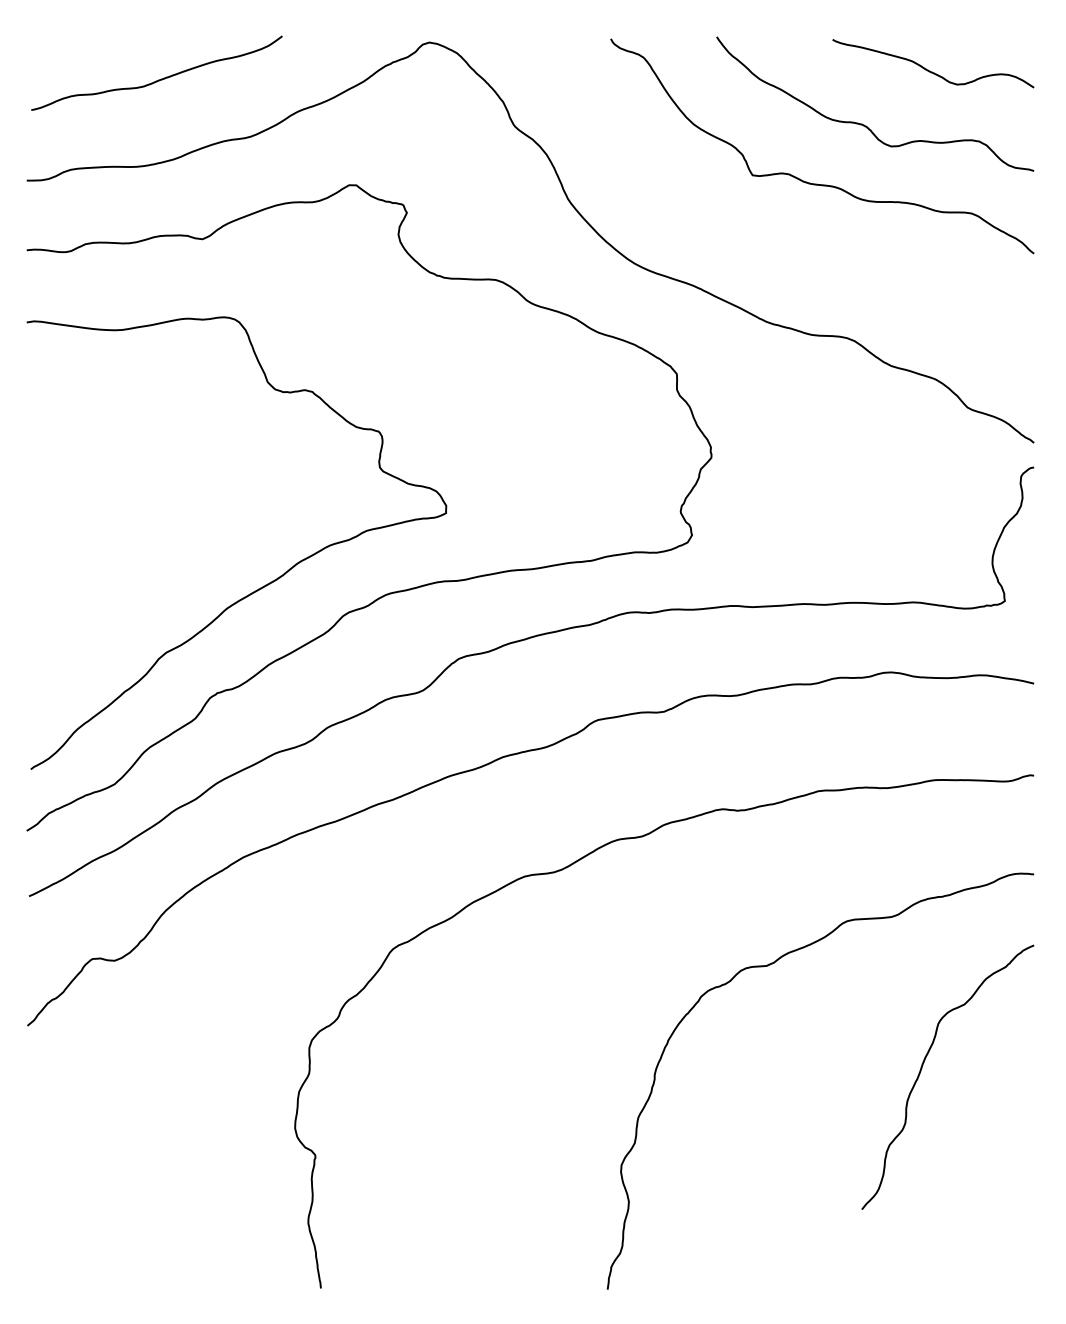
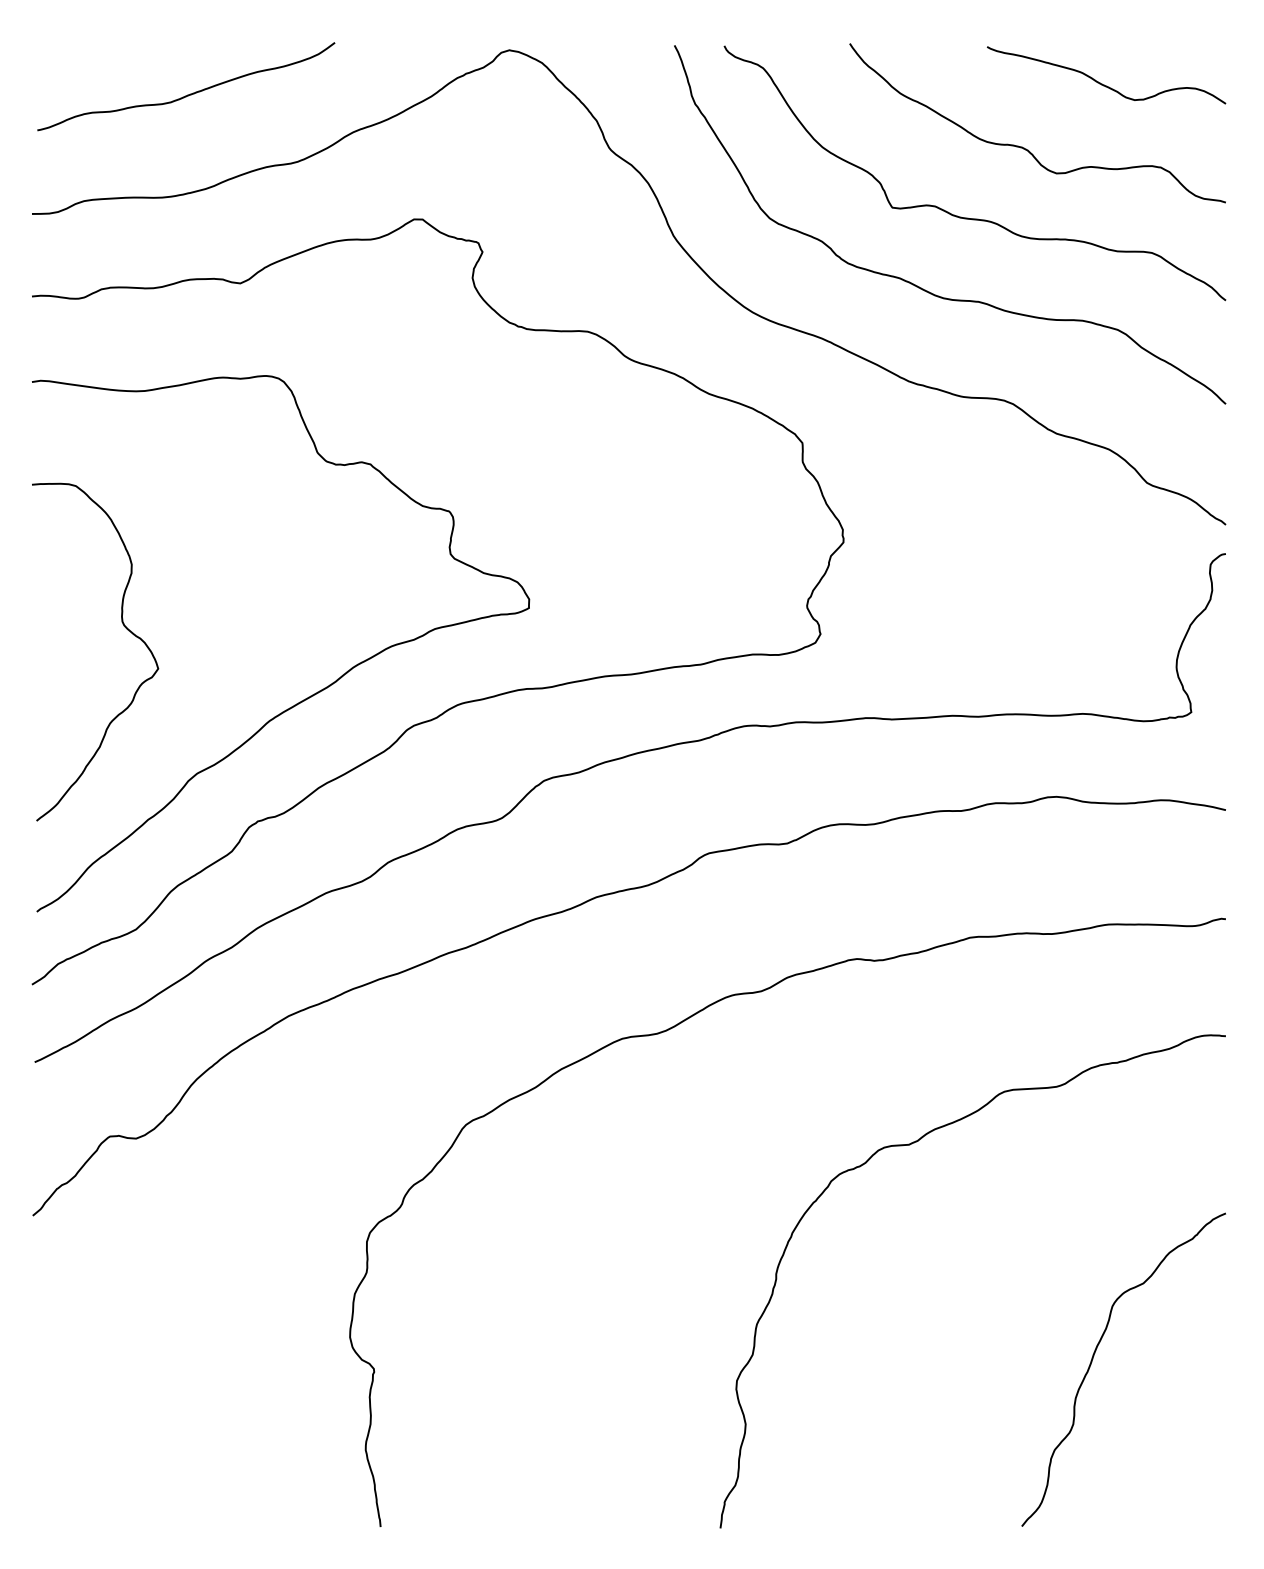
curve: (775, 241) -> (919, 286), added
curve: (103, 528) -> (123, 626), added
curve: (922, 1068) -> (1093, 1359), moved

